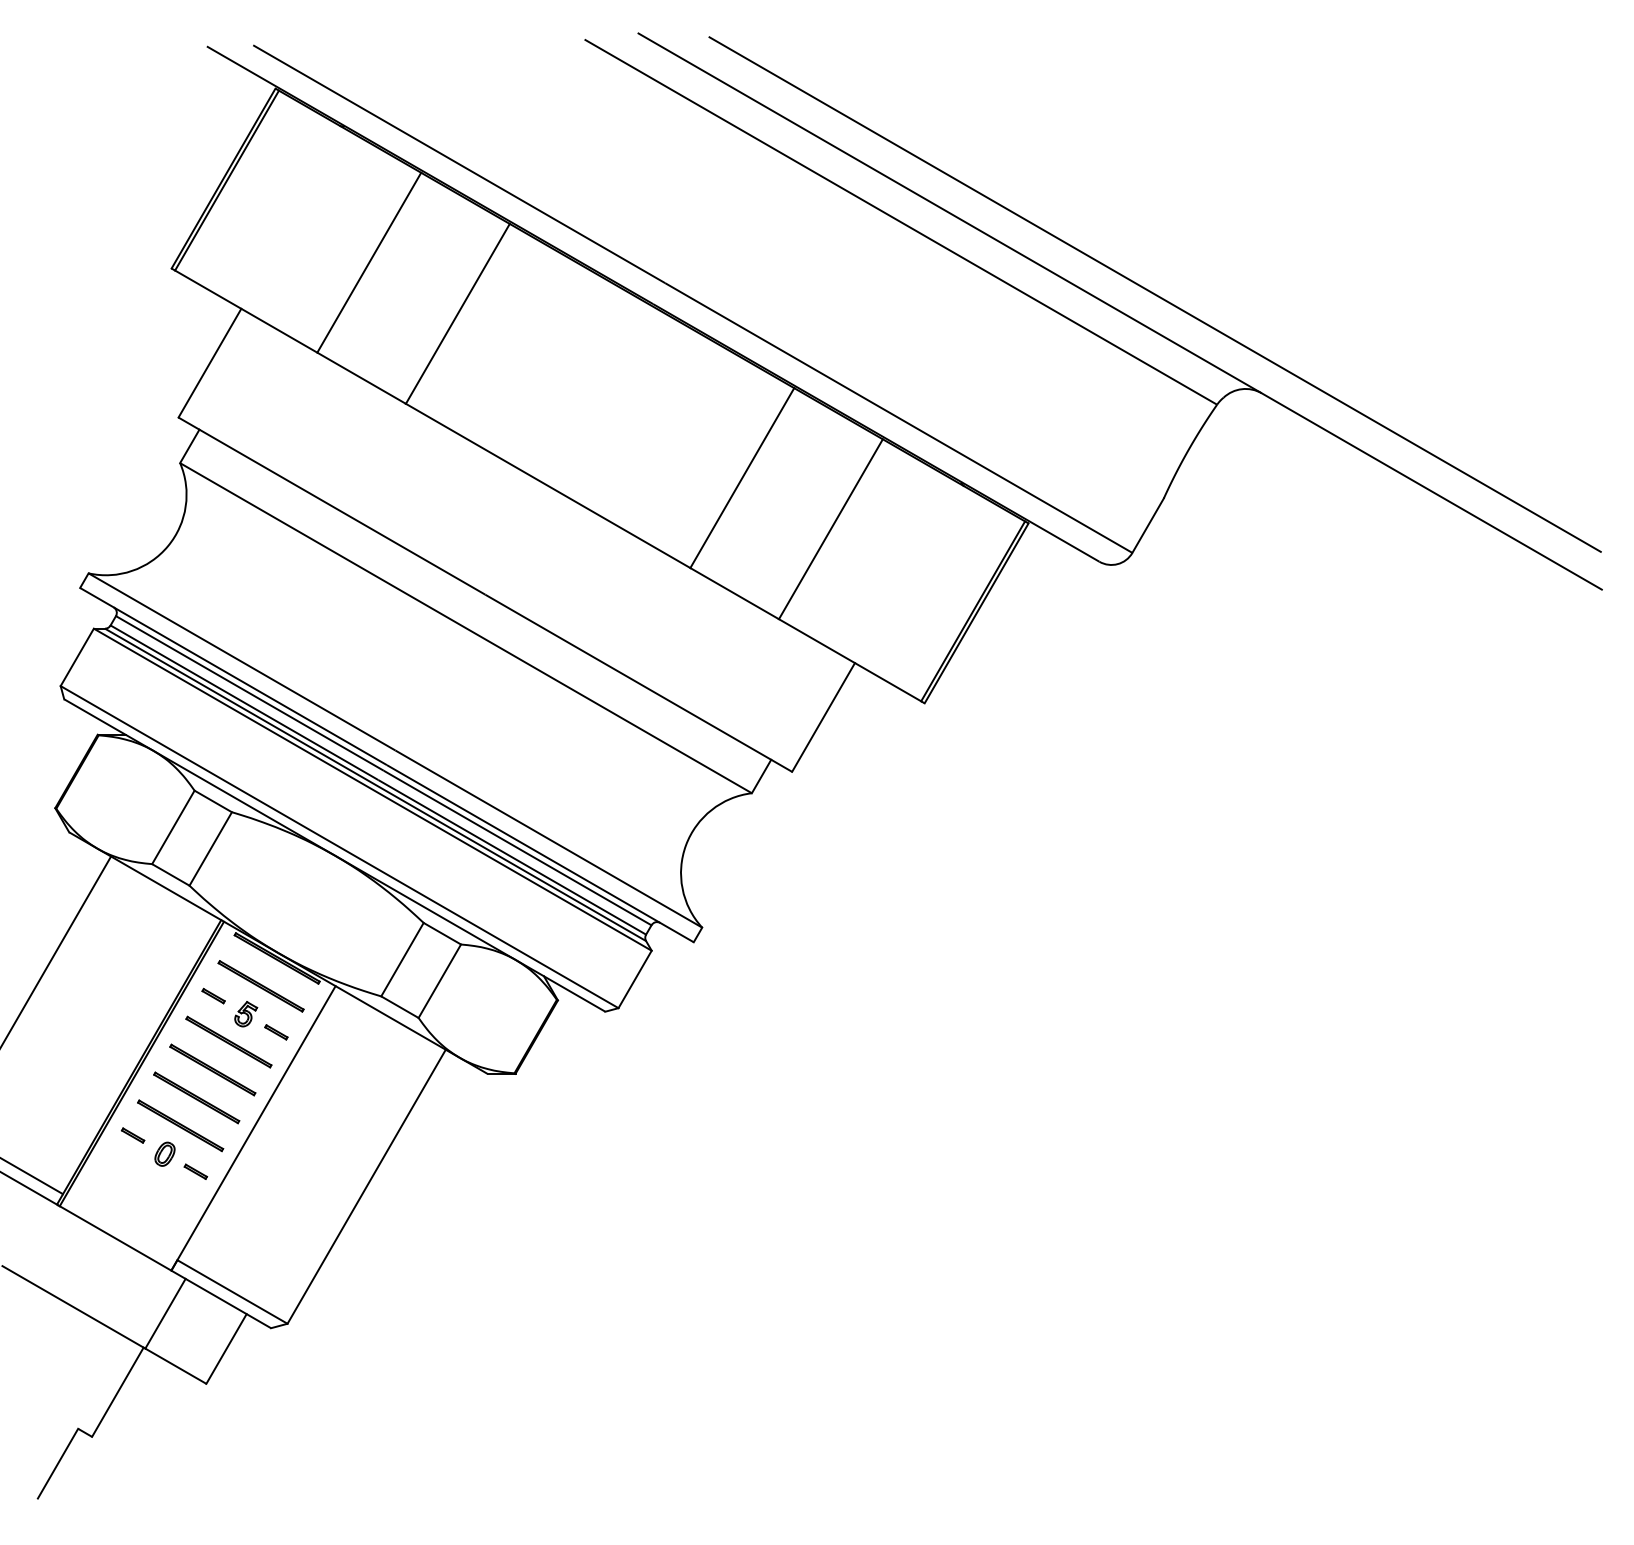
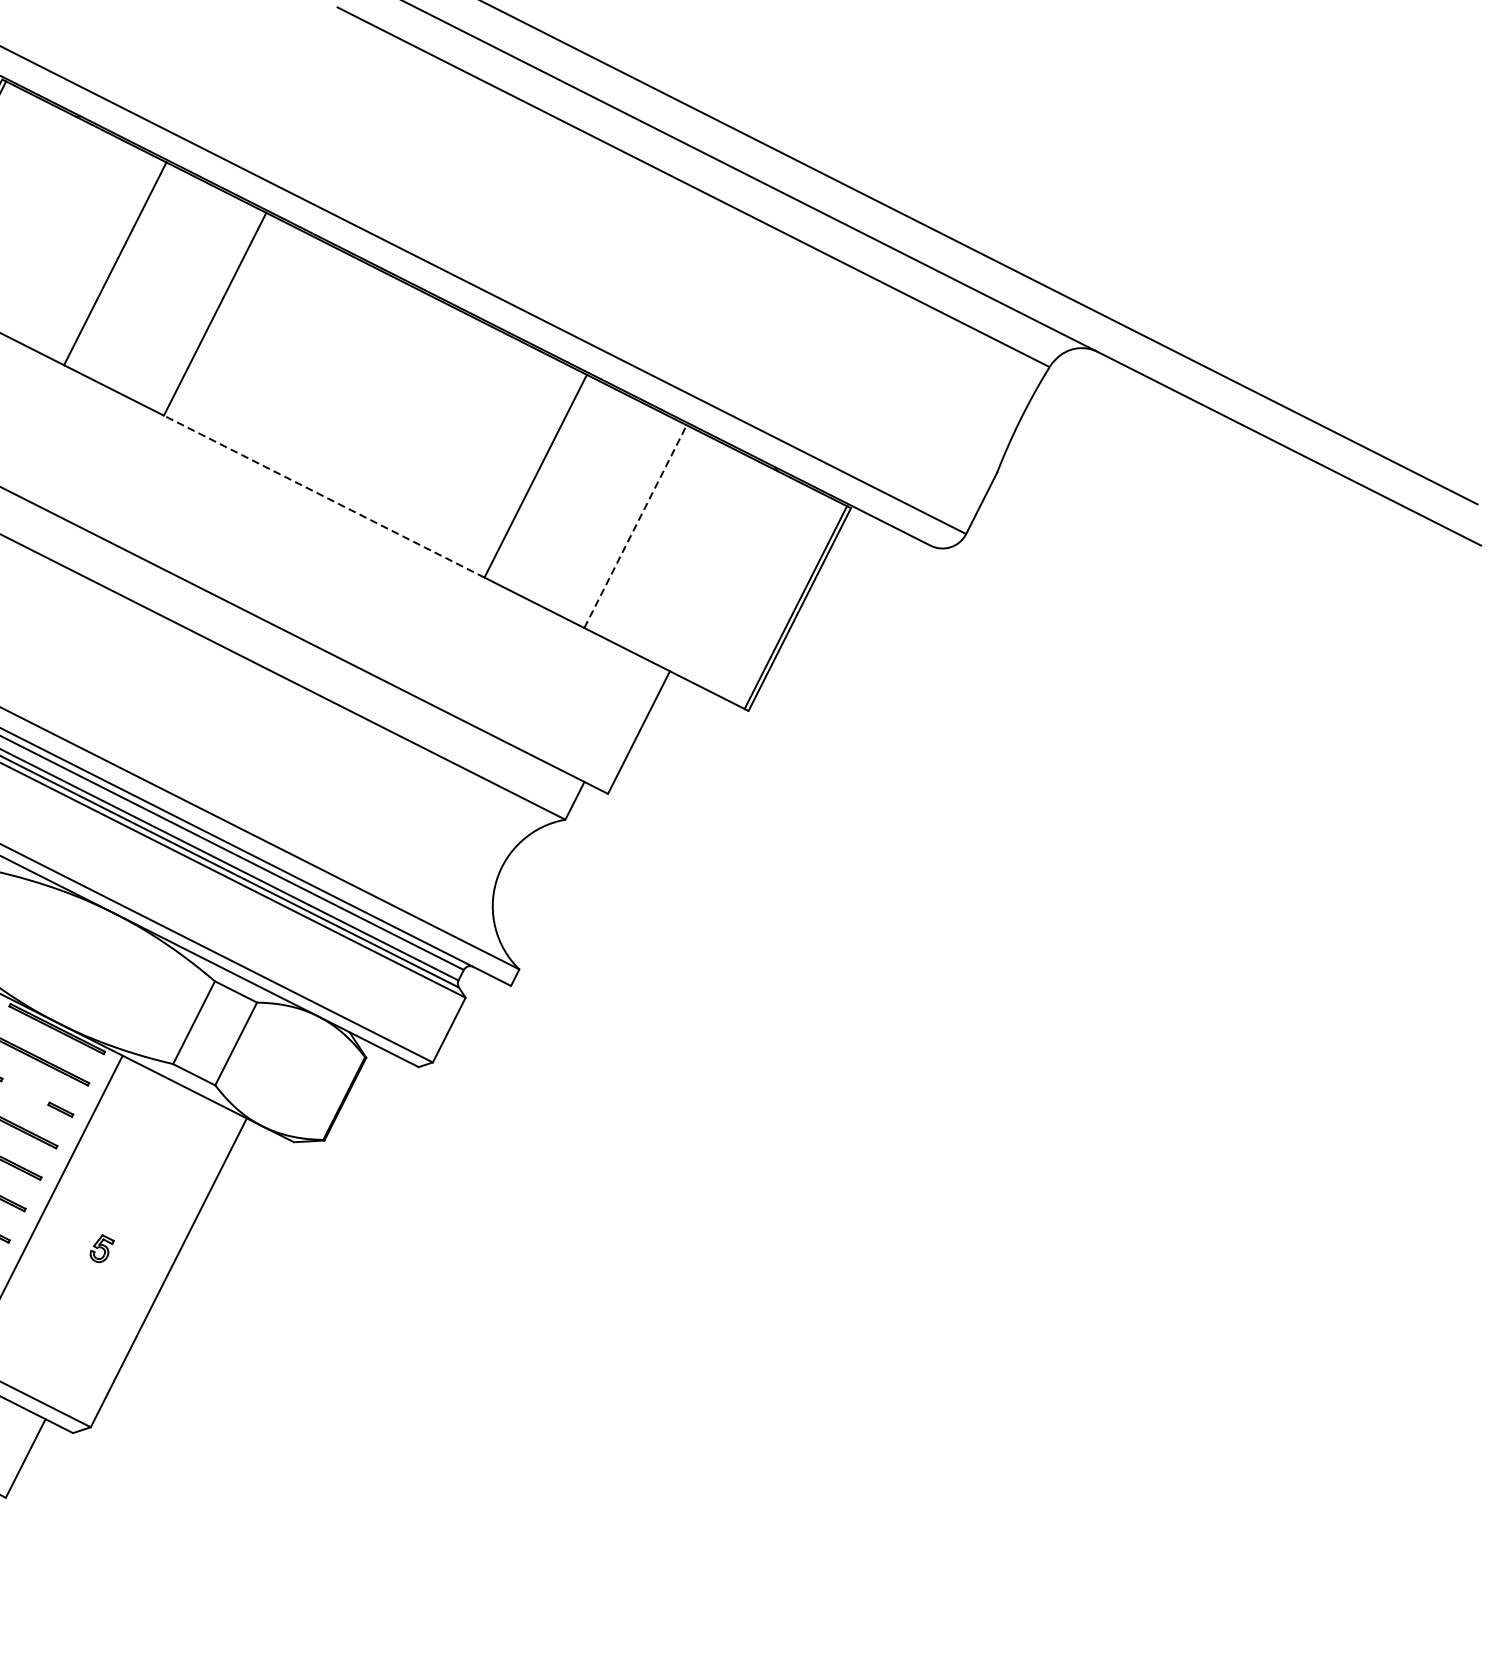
line: (547, 485) -> (323, 496), solid -> dashed
line: (830, 529) -> (635, 526), solid -> dashed
part: (246, 1014) -> (102, 1248), moved

